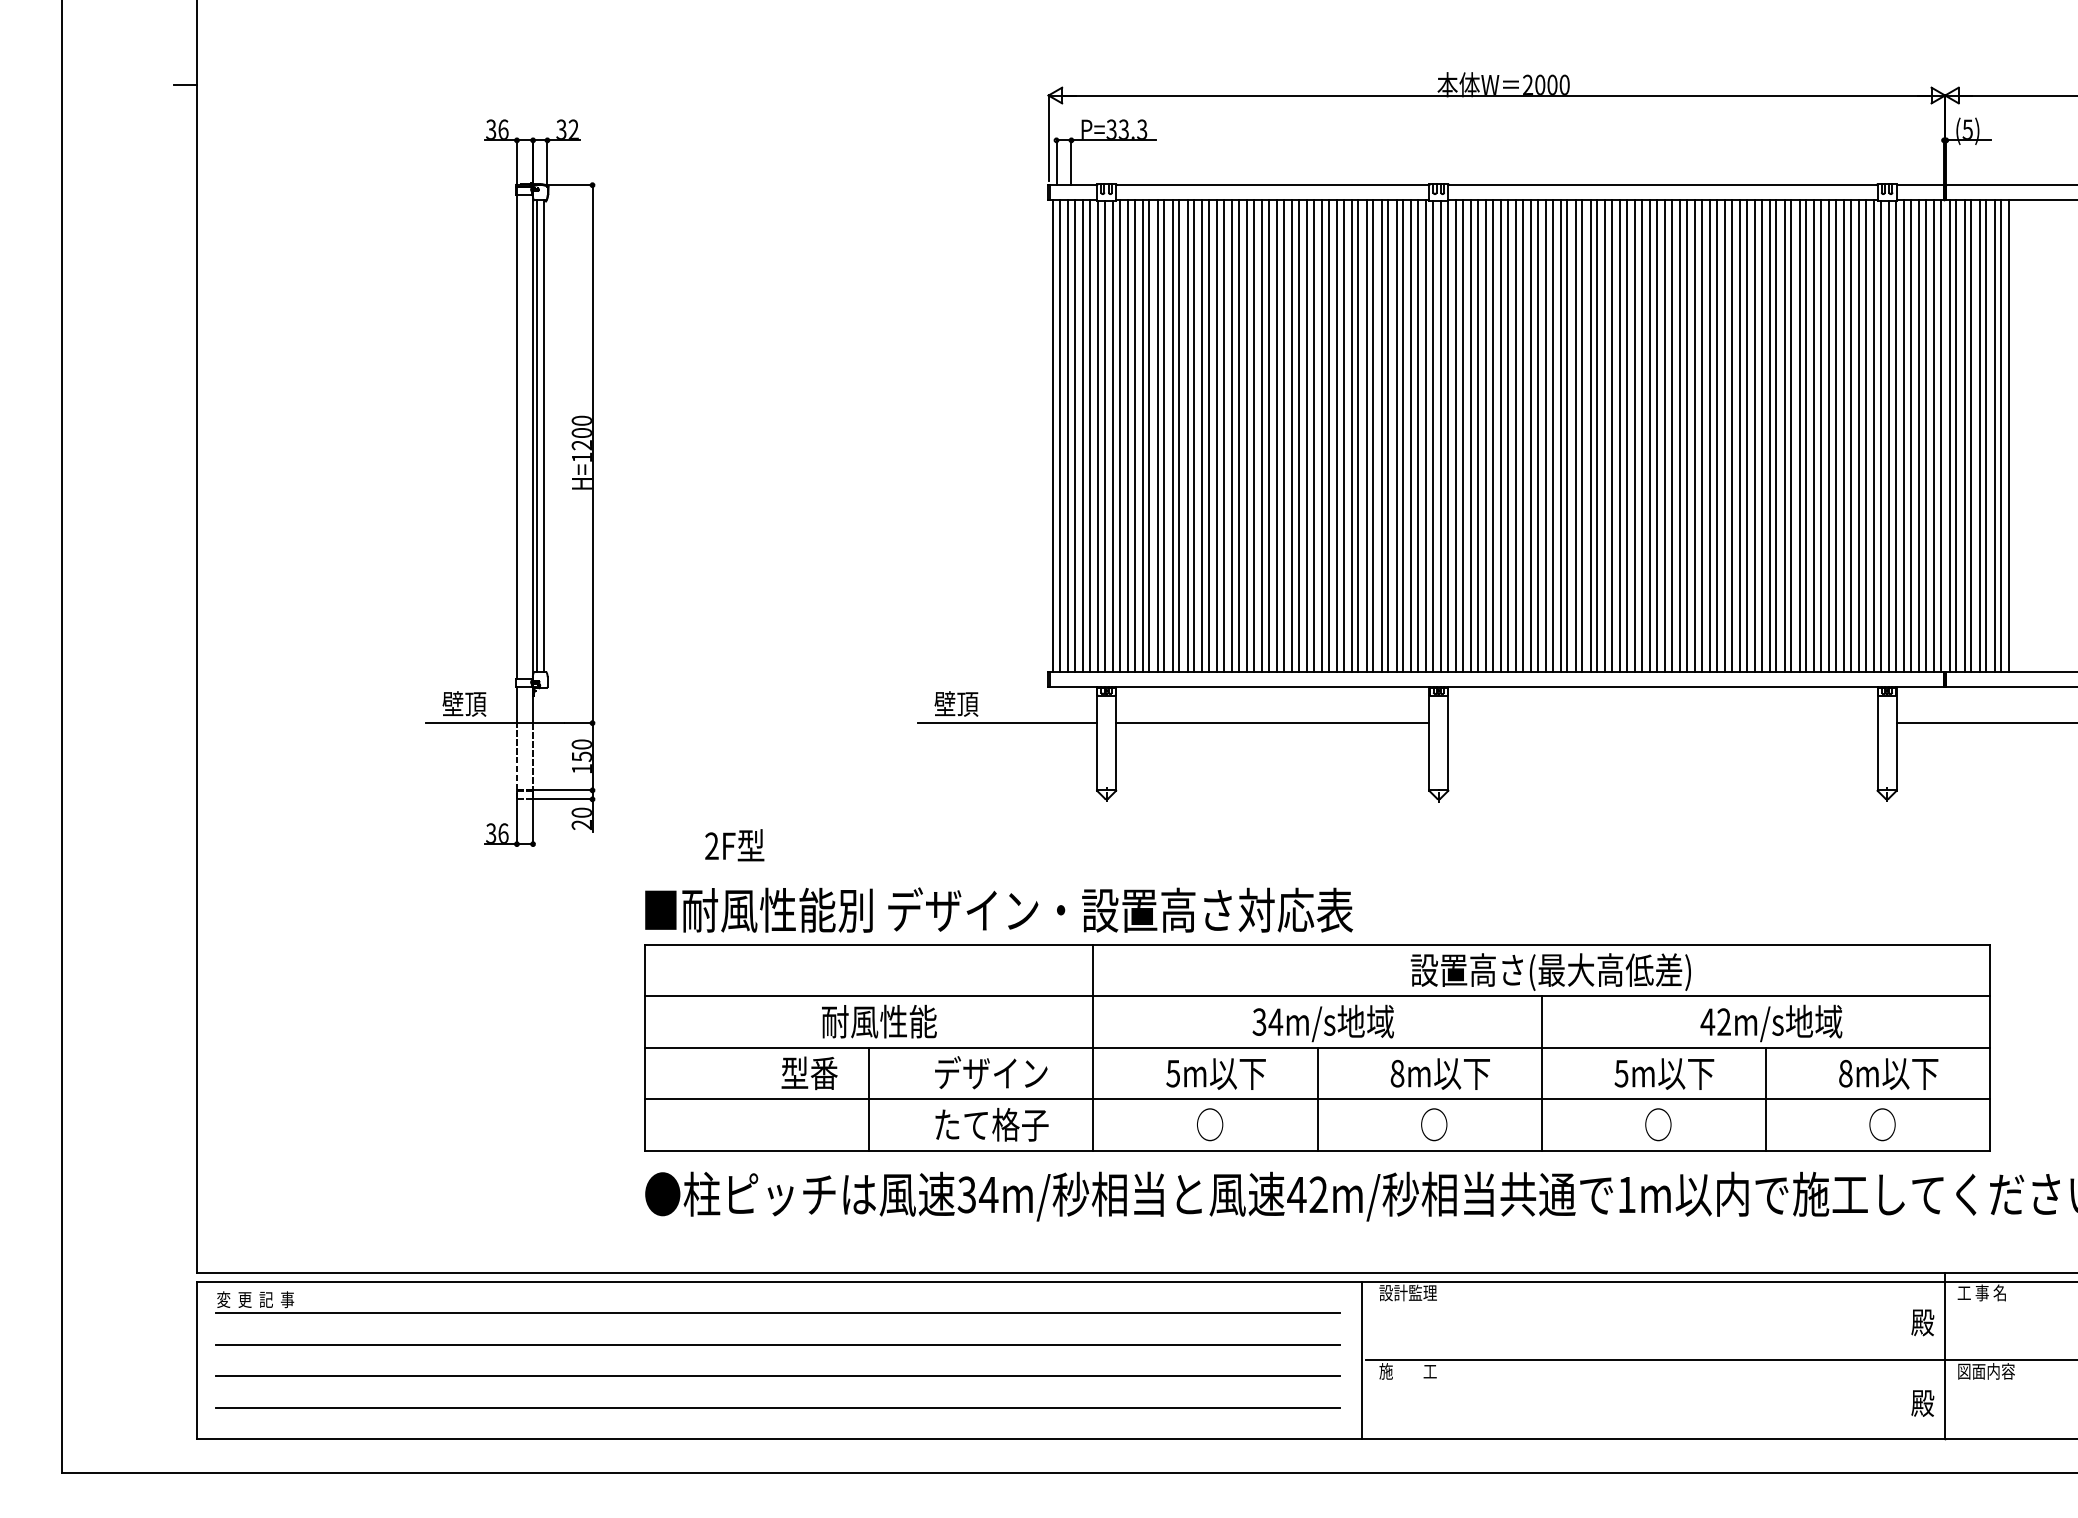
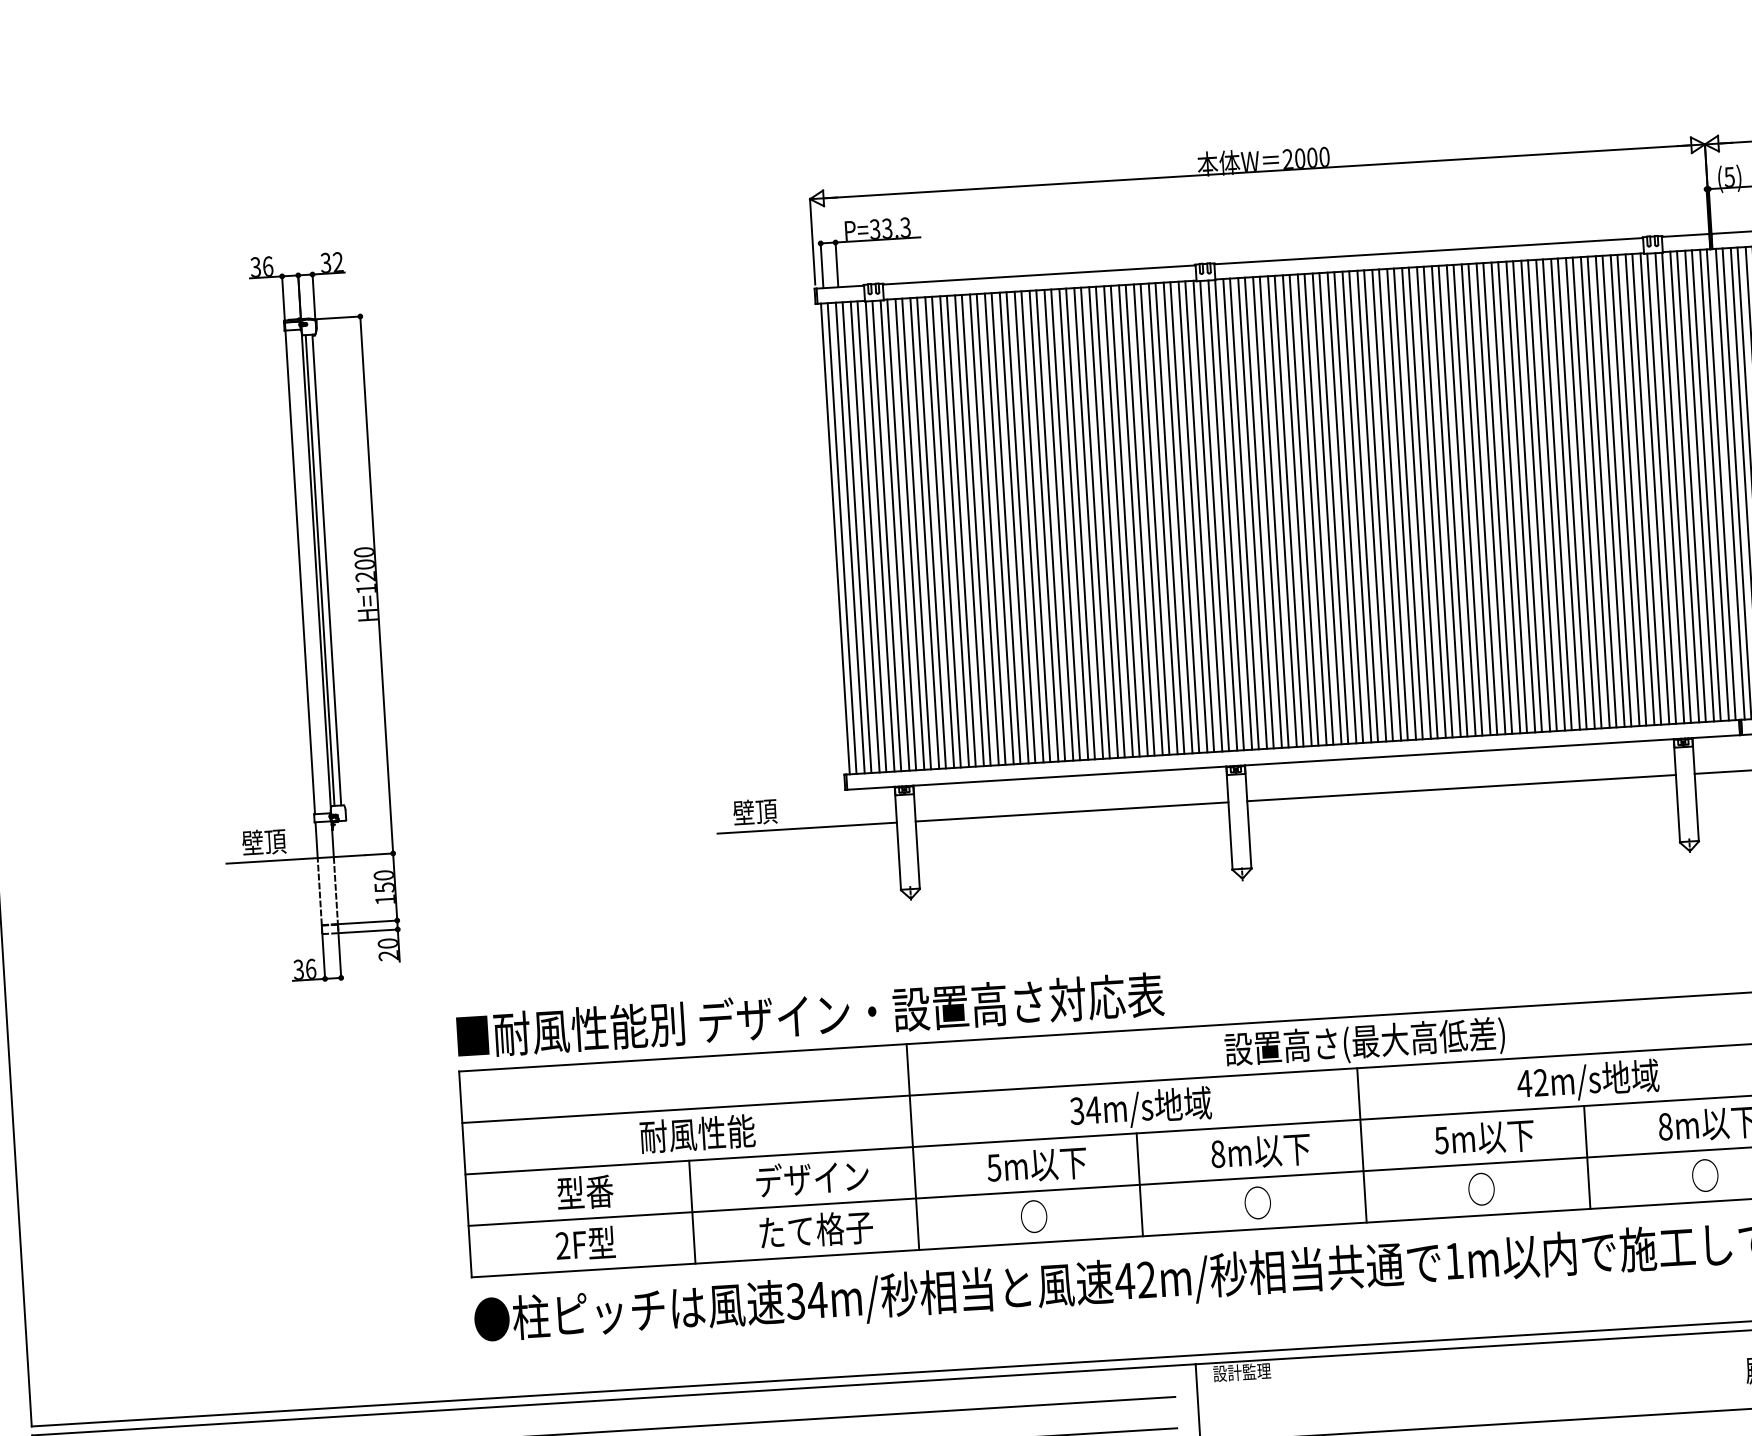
line: (1662, 723) -> (1461, 788), added
text: (734, 845) -> (585, 1243), moved
text: (809, 1073) -> (585, 1192), moved

